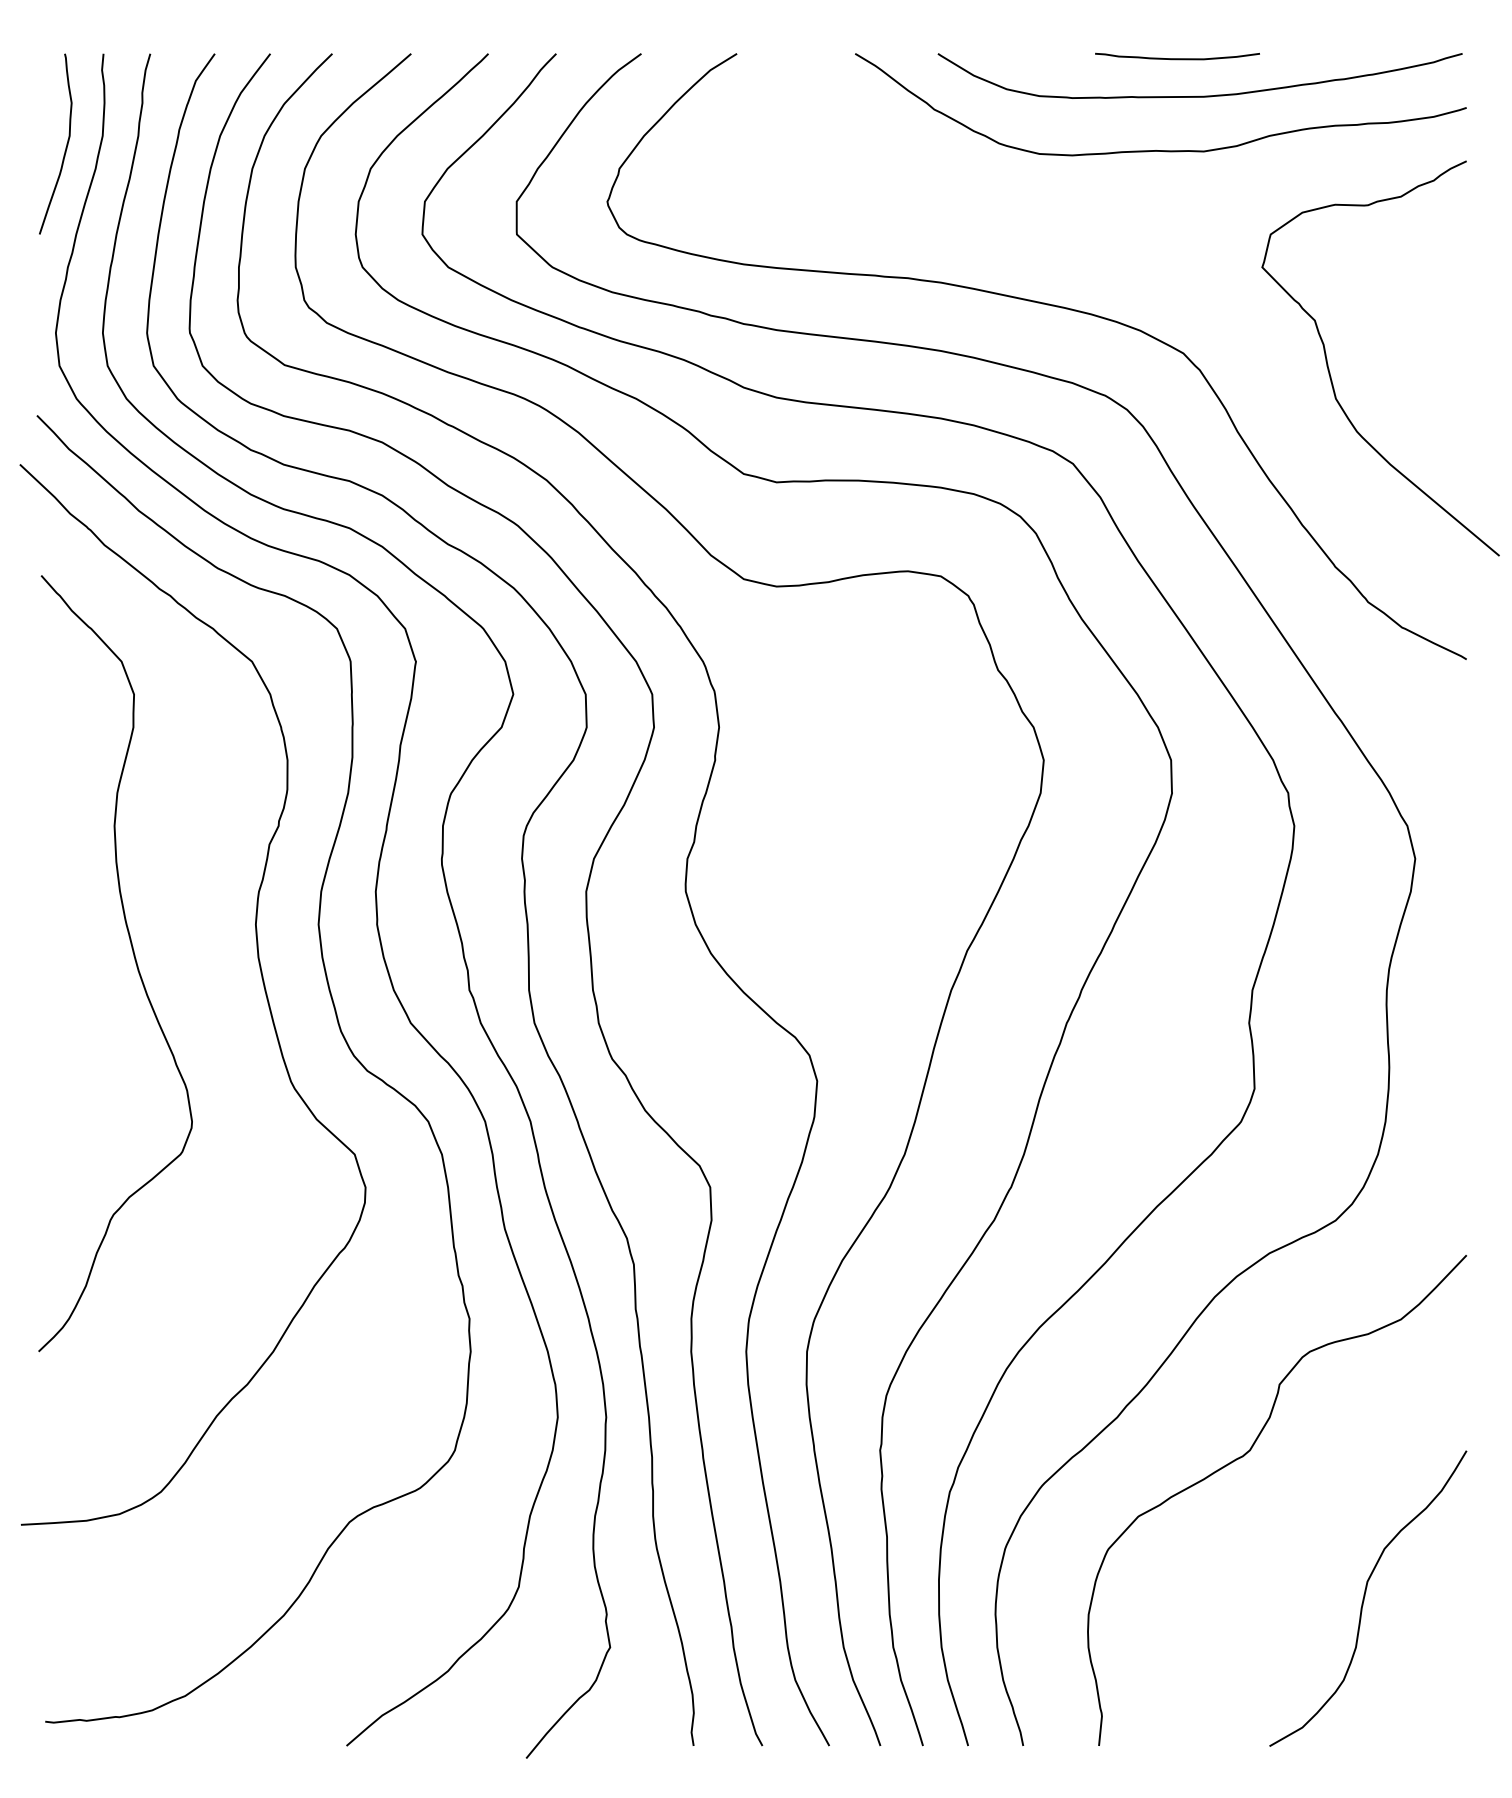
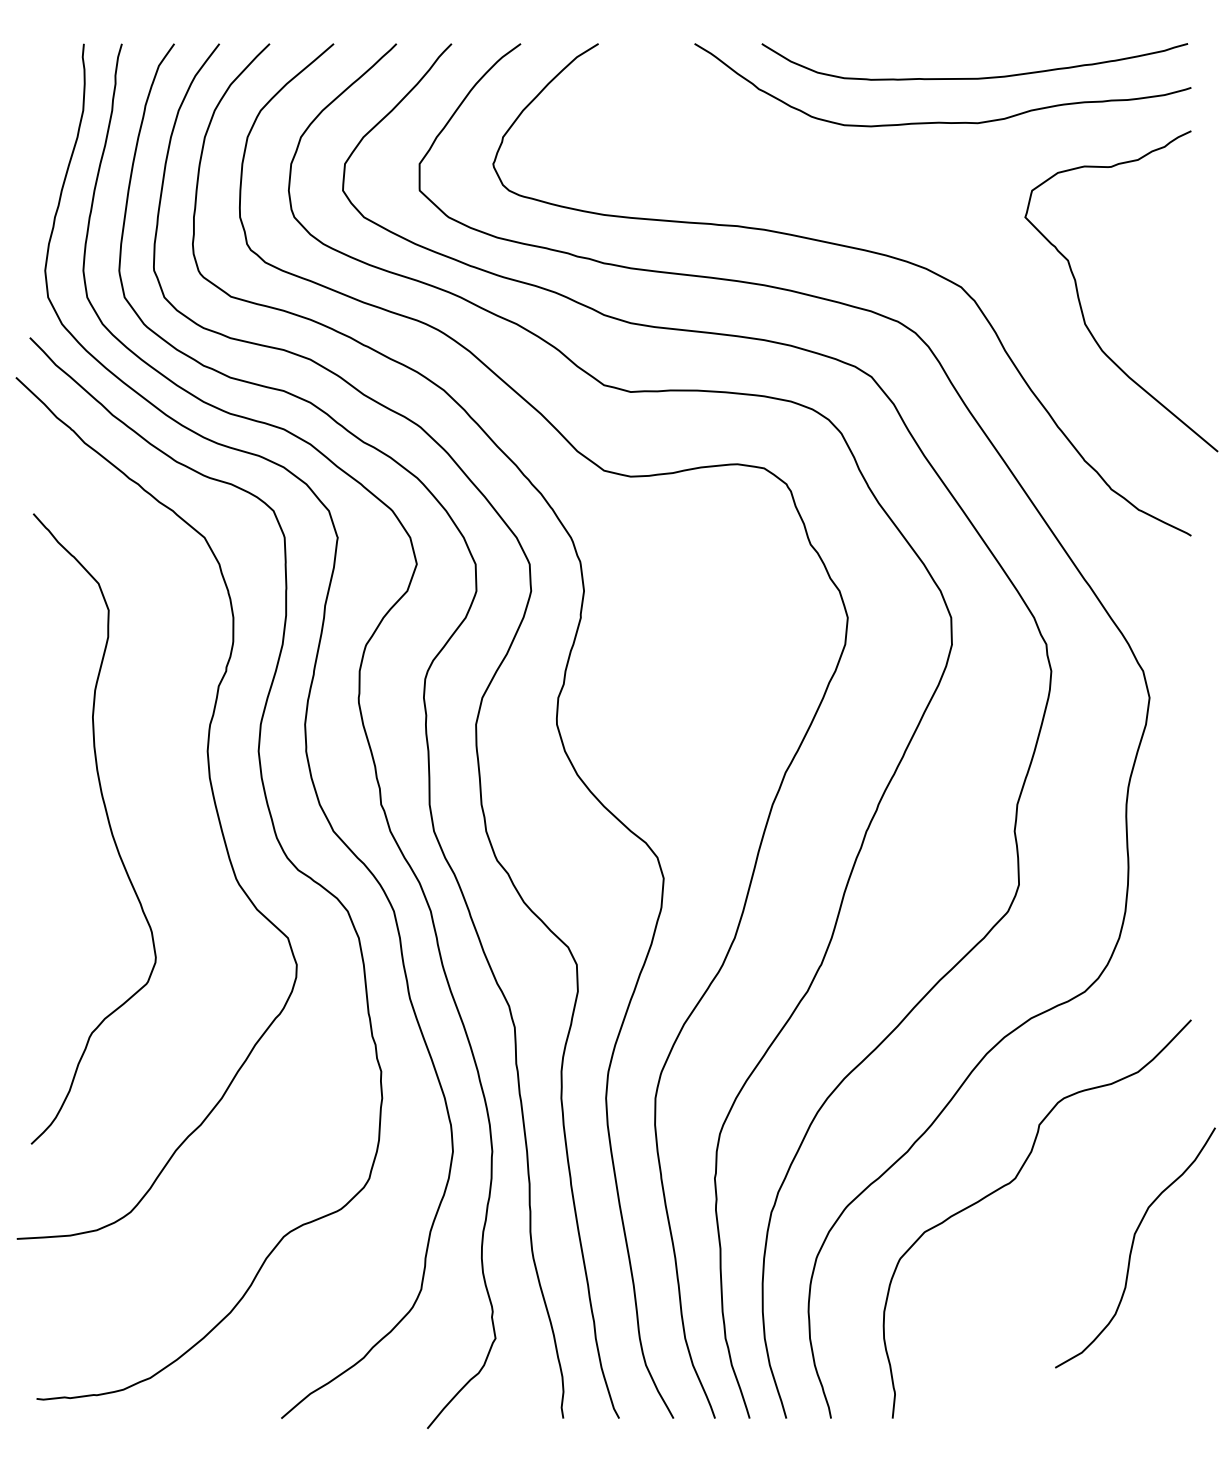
curve: (1177, 58) -> (956, 47), removed
curve: (66, 144) -> (53, 117), removed
curve: (133, 959) -> (108, 825), moved
curve: (1365, 1595) -> (1133, 1245), moved

